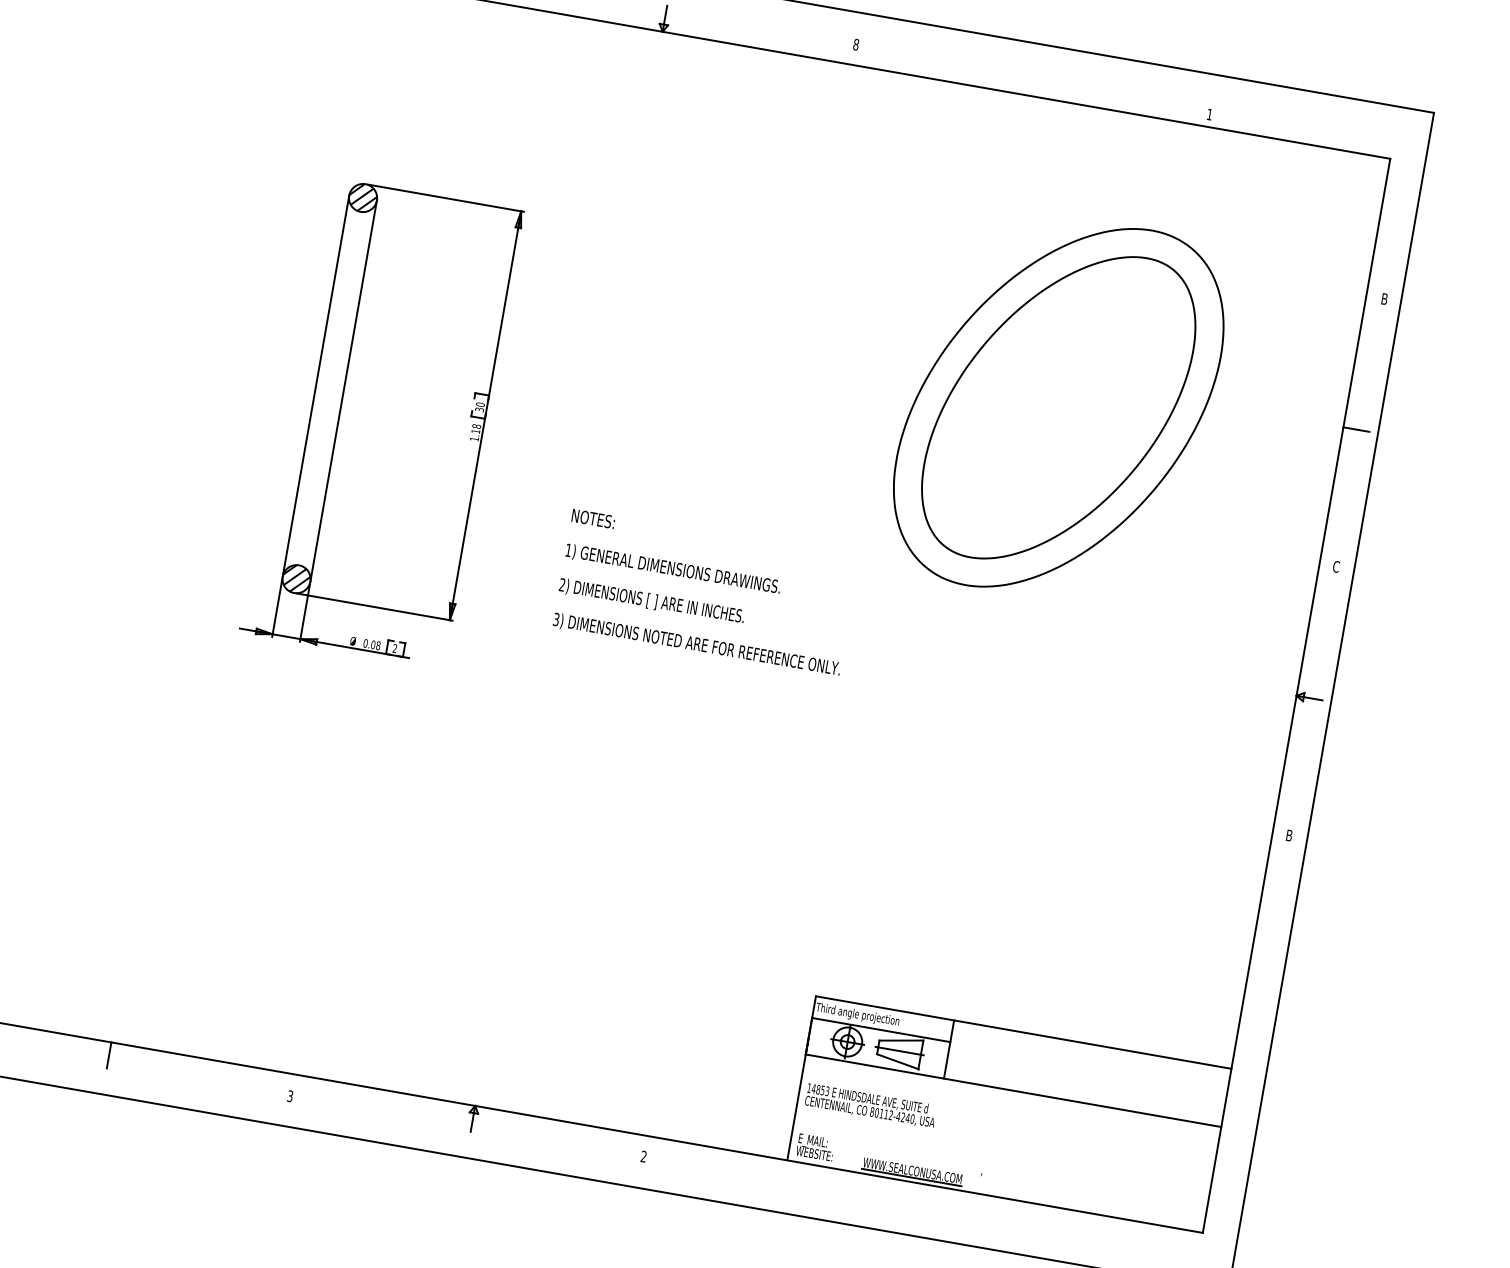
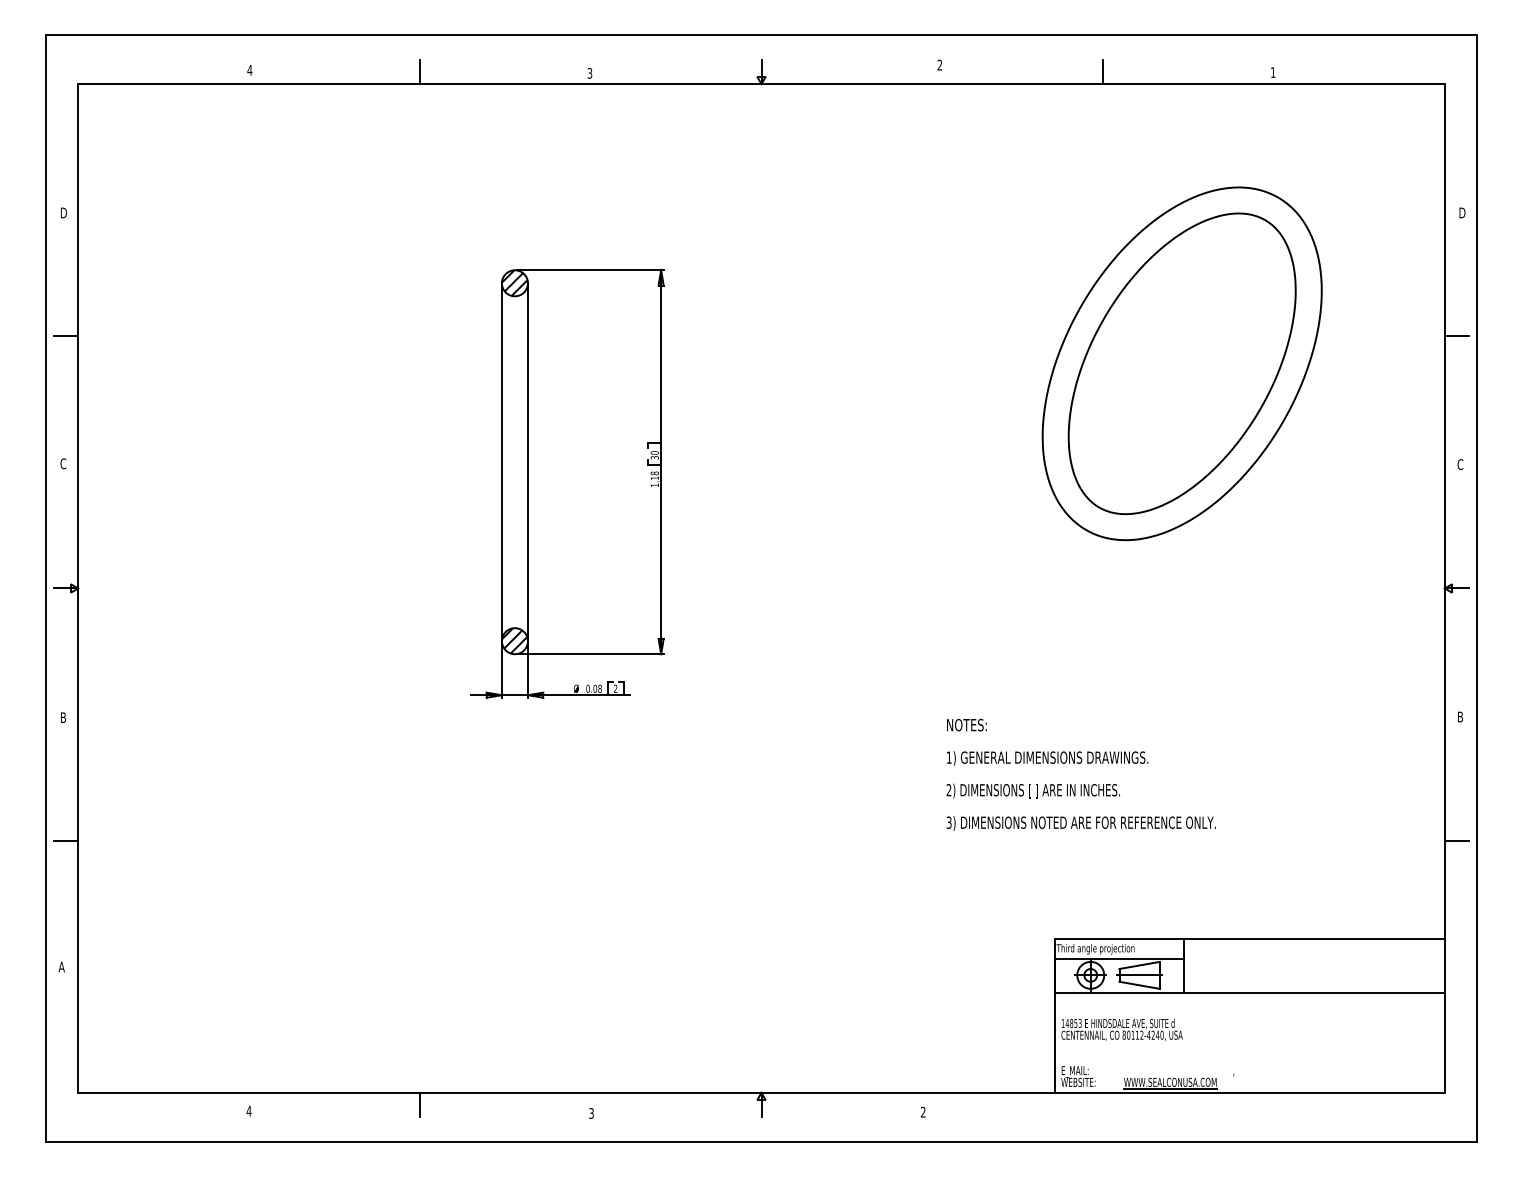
text: (855, 43) -> (939, 64), 8 -> 2
line: (1029, 81) -> (1103, 71), added
text: (1385, 298) -> (1462, 212), B -> D
text: (705, 592) -> (1080, 774), moved
line: (1262, 966) -> (1456, 840), added

